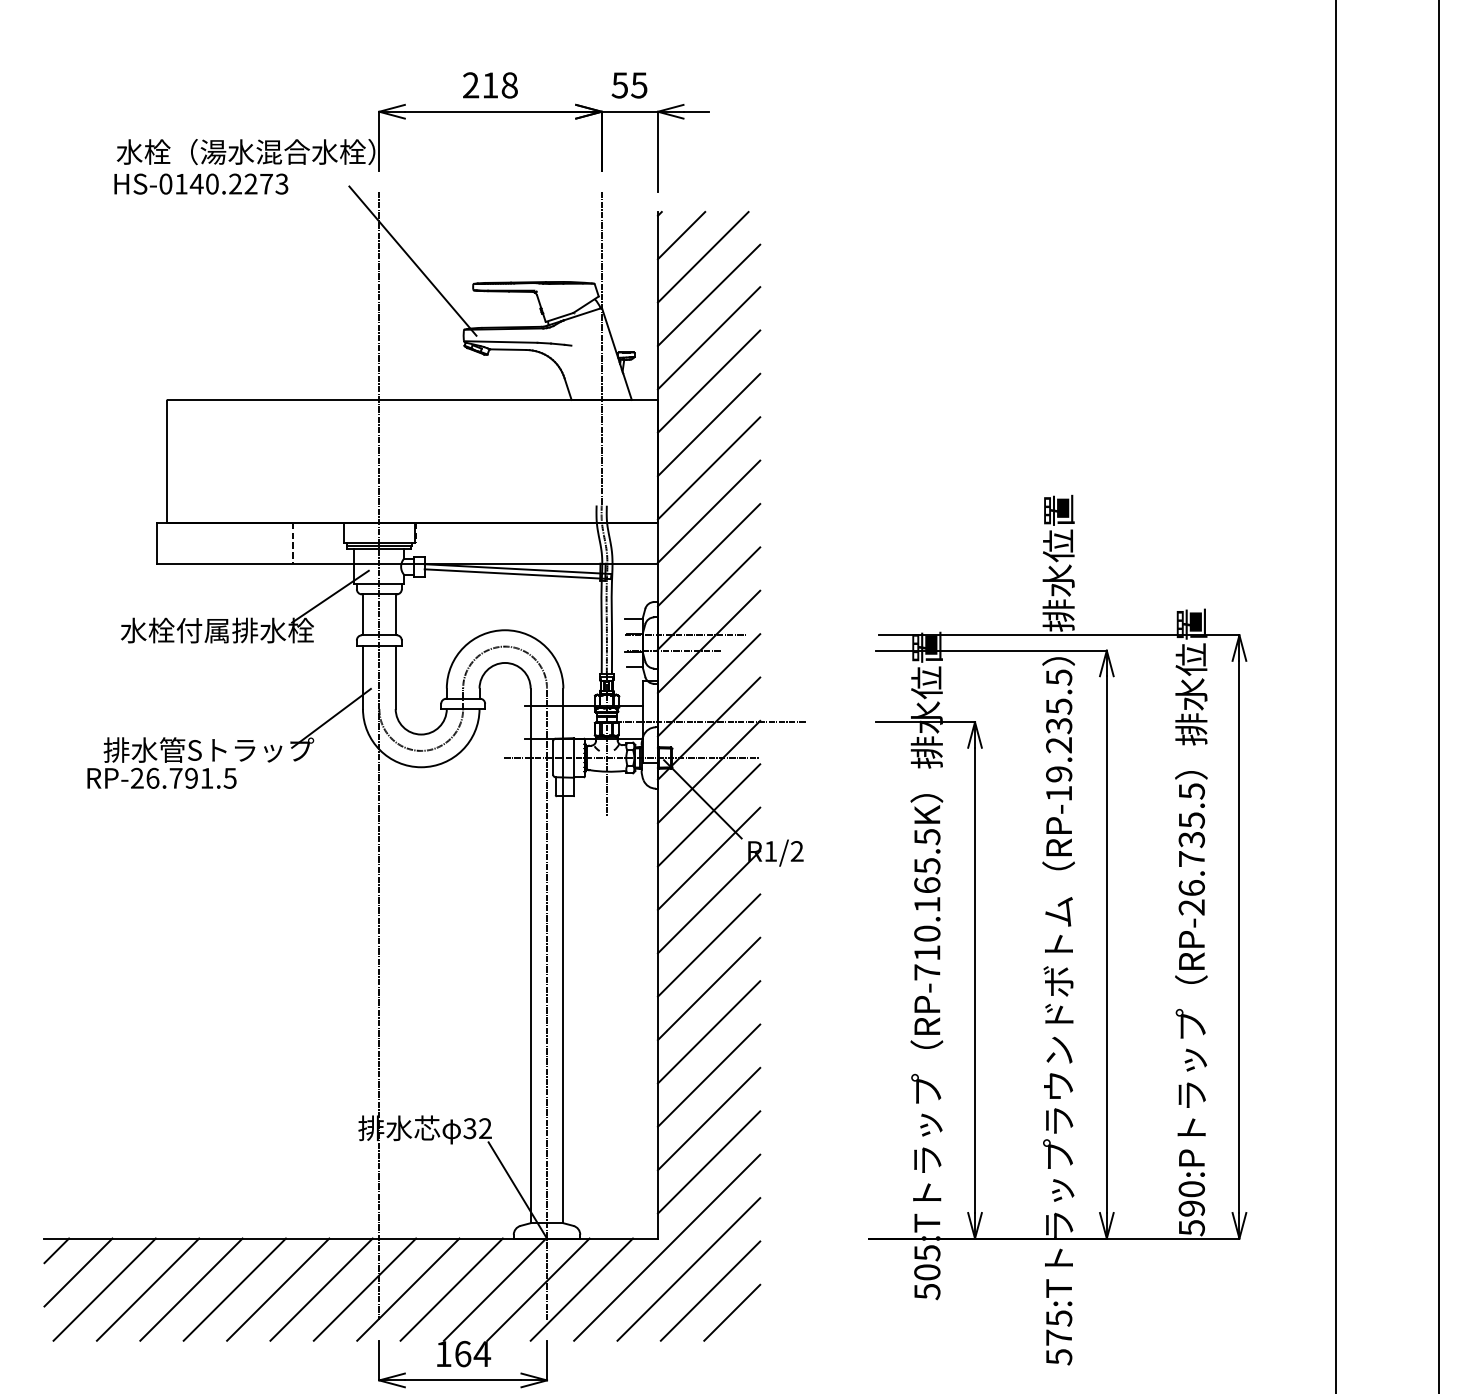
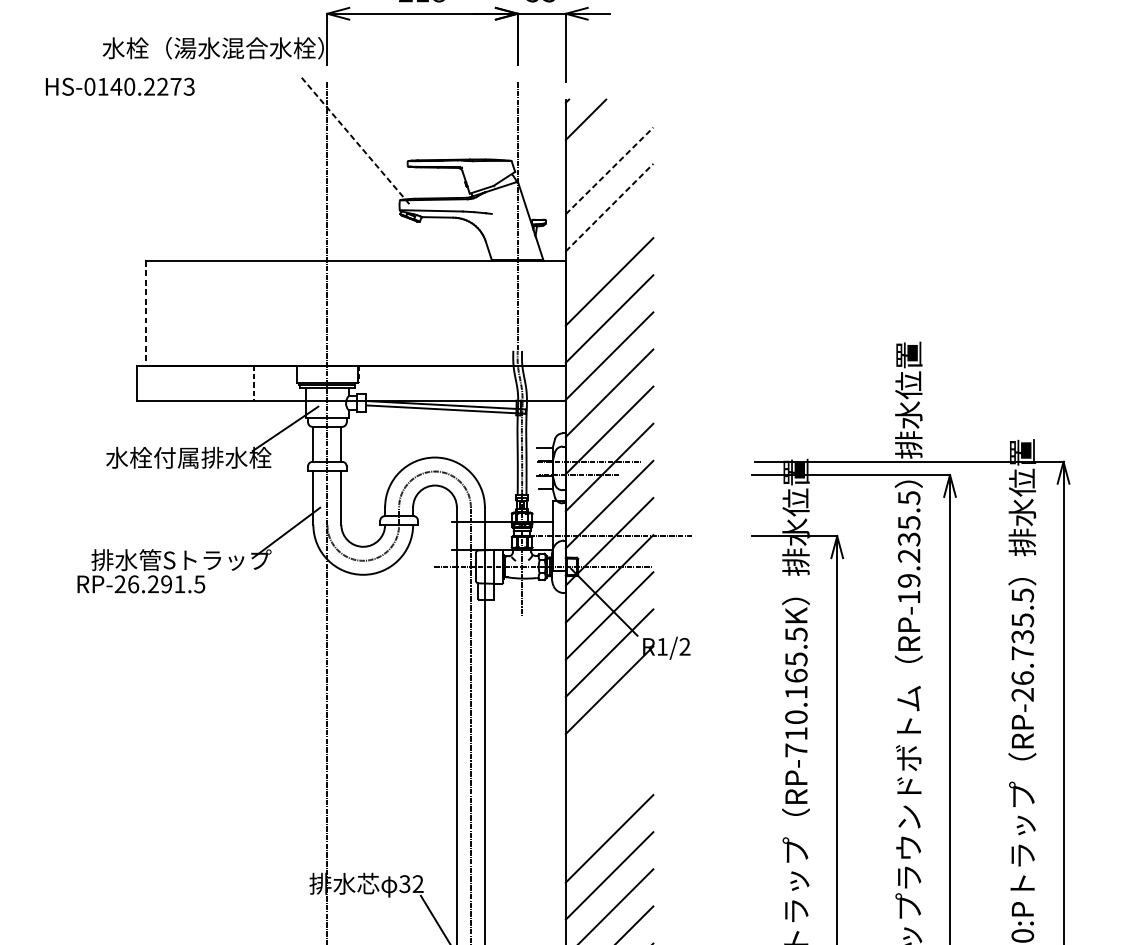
text: (201, 183) -> (120, 86), moved
line: (702, 256) -> (603, 137), removed
line: (413, 261) -> (356, 141), solid -> dashed
line: (709, 295) -> (609, 171), solid -> dashed
line: (709, 337) -> (609, 206), solid -> dashed
line: (708, 381) -> (609, 244), removed
line: (167, 462) -> (146, 313), solid -> dashed
text: (175, 777) -> (152, 583), RP-26.791.5 -> RP-26.291.5
line: (708, 945) -> (609, 727), removed
line: (708, 988) -> (609, 764), removed
line: (708, 1032) -> (609, 801), removed

